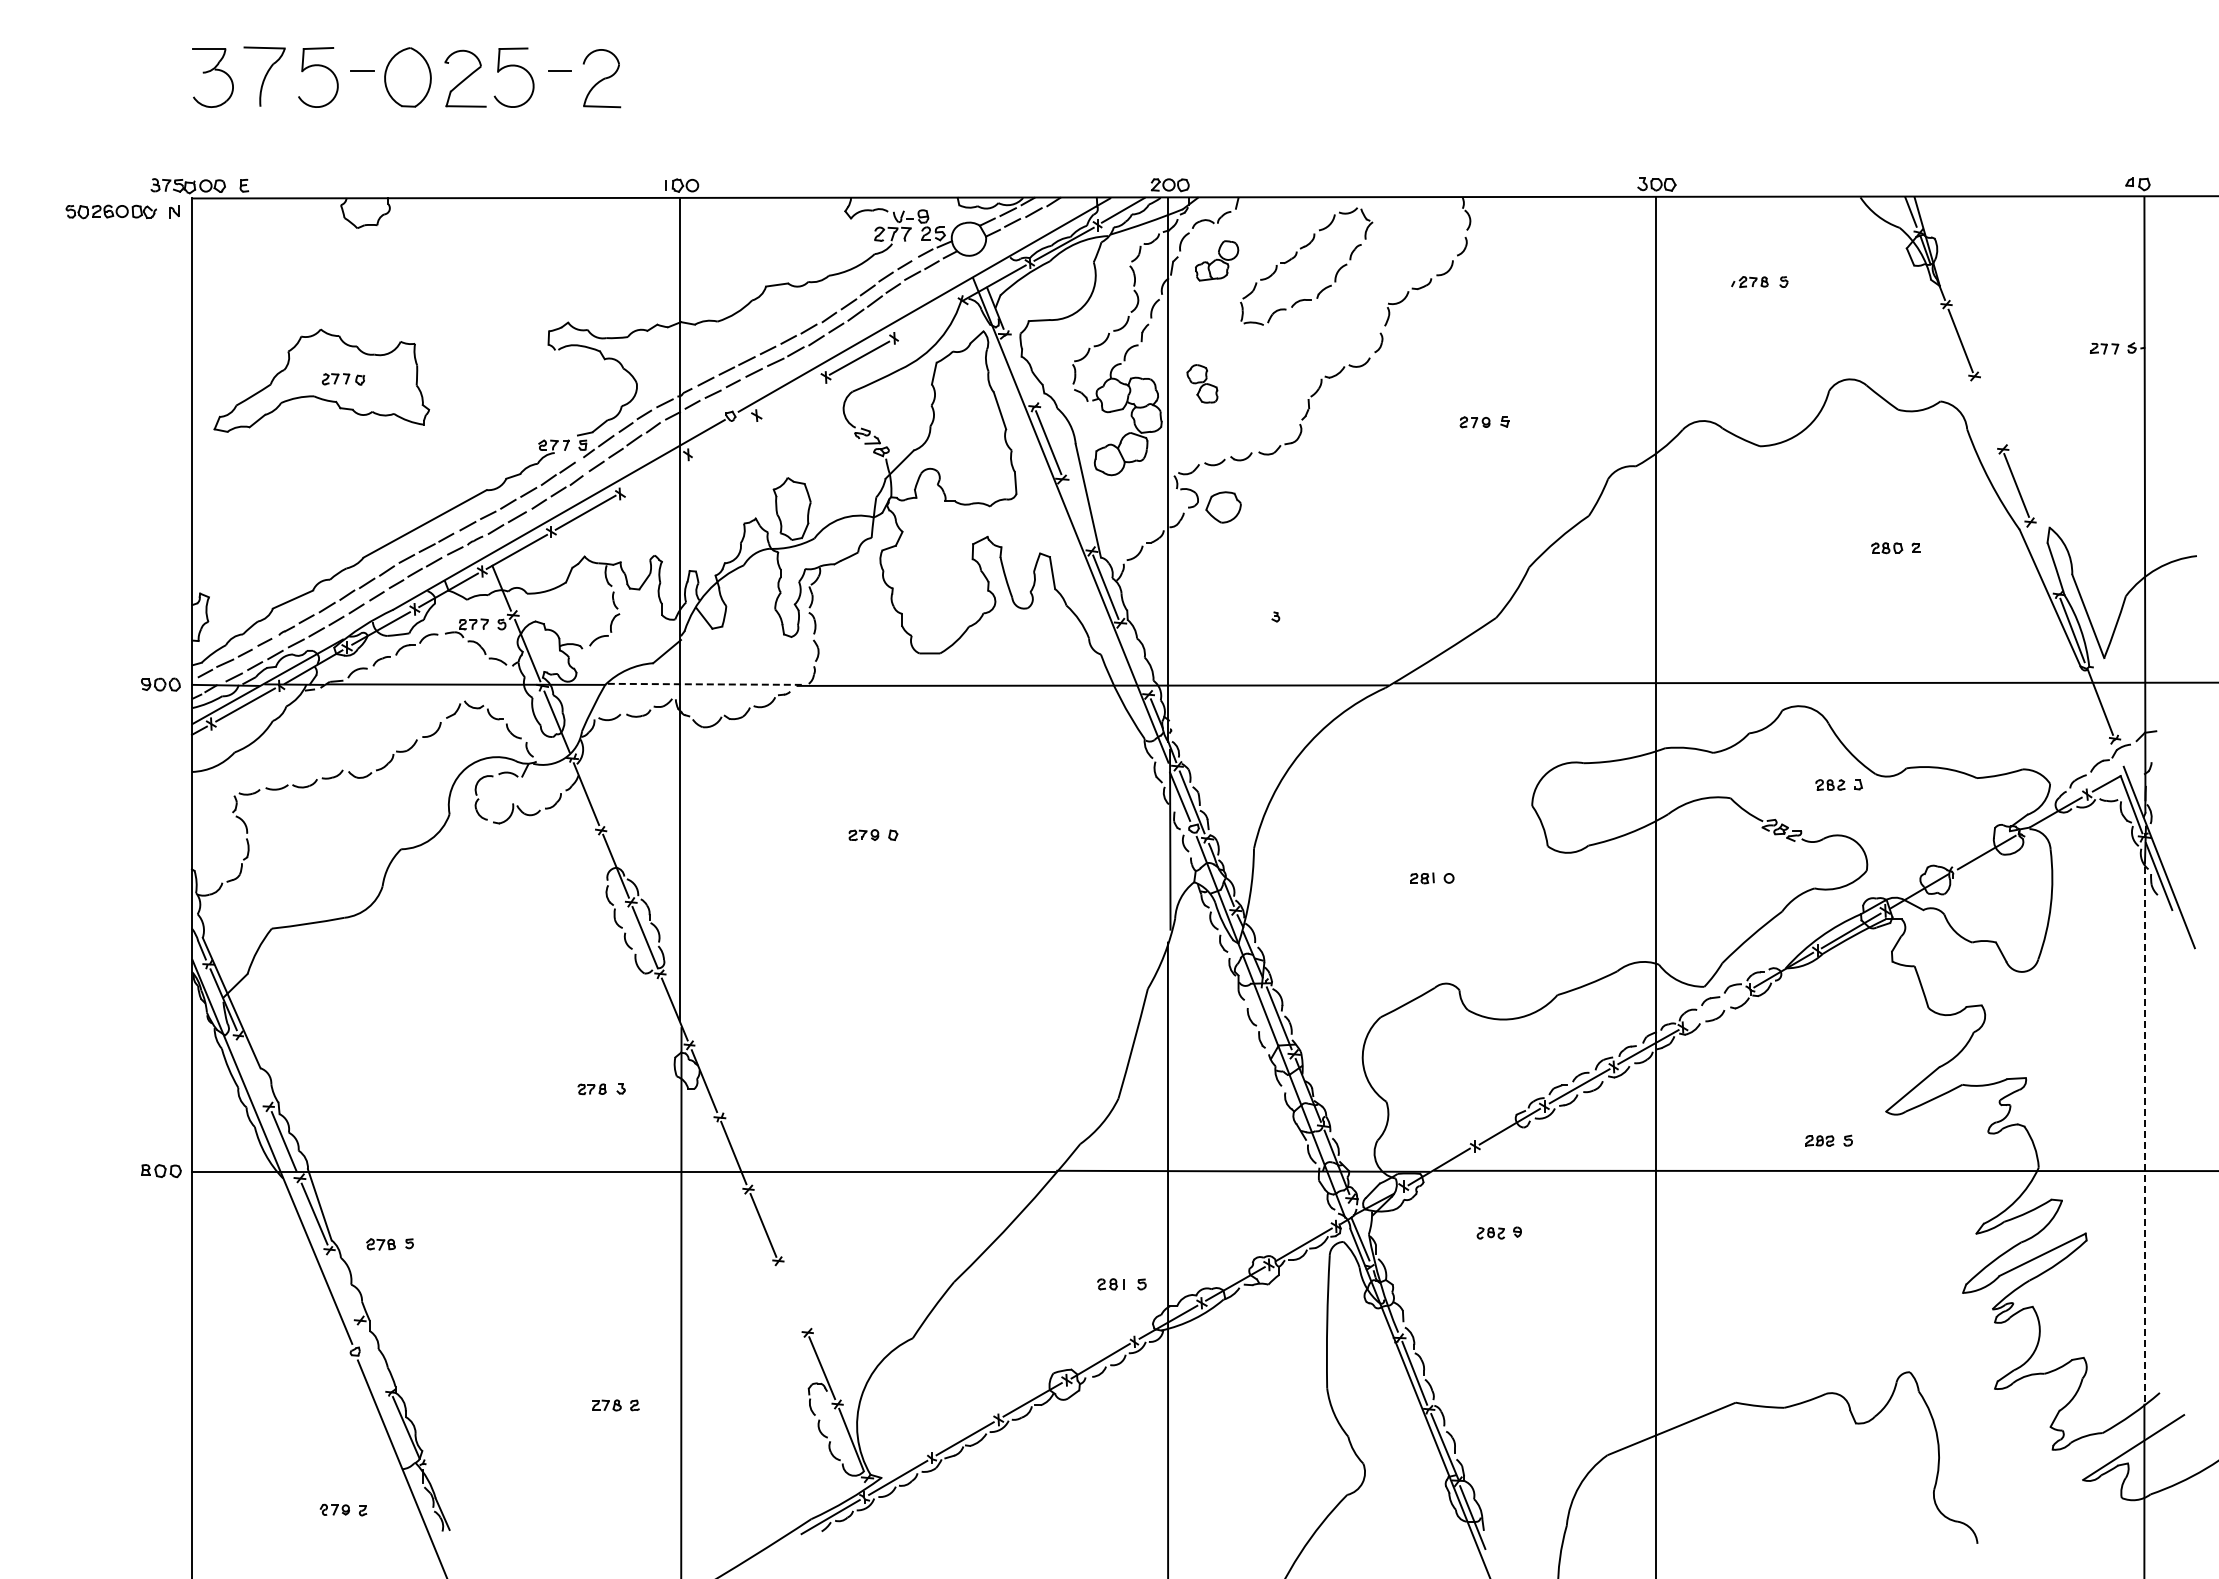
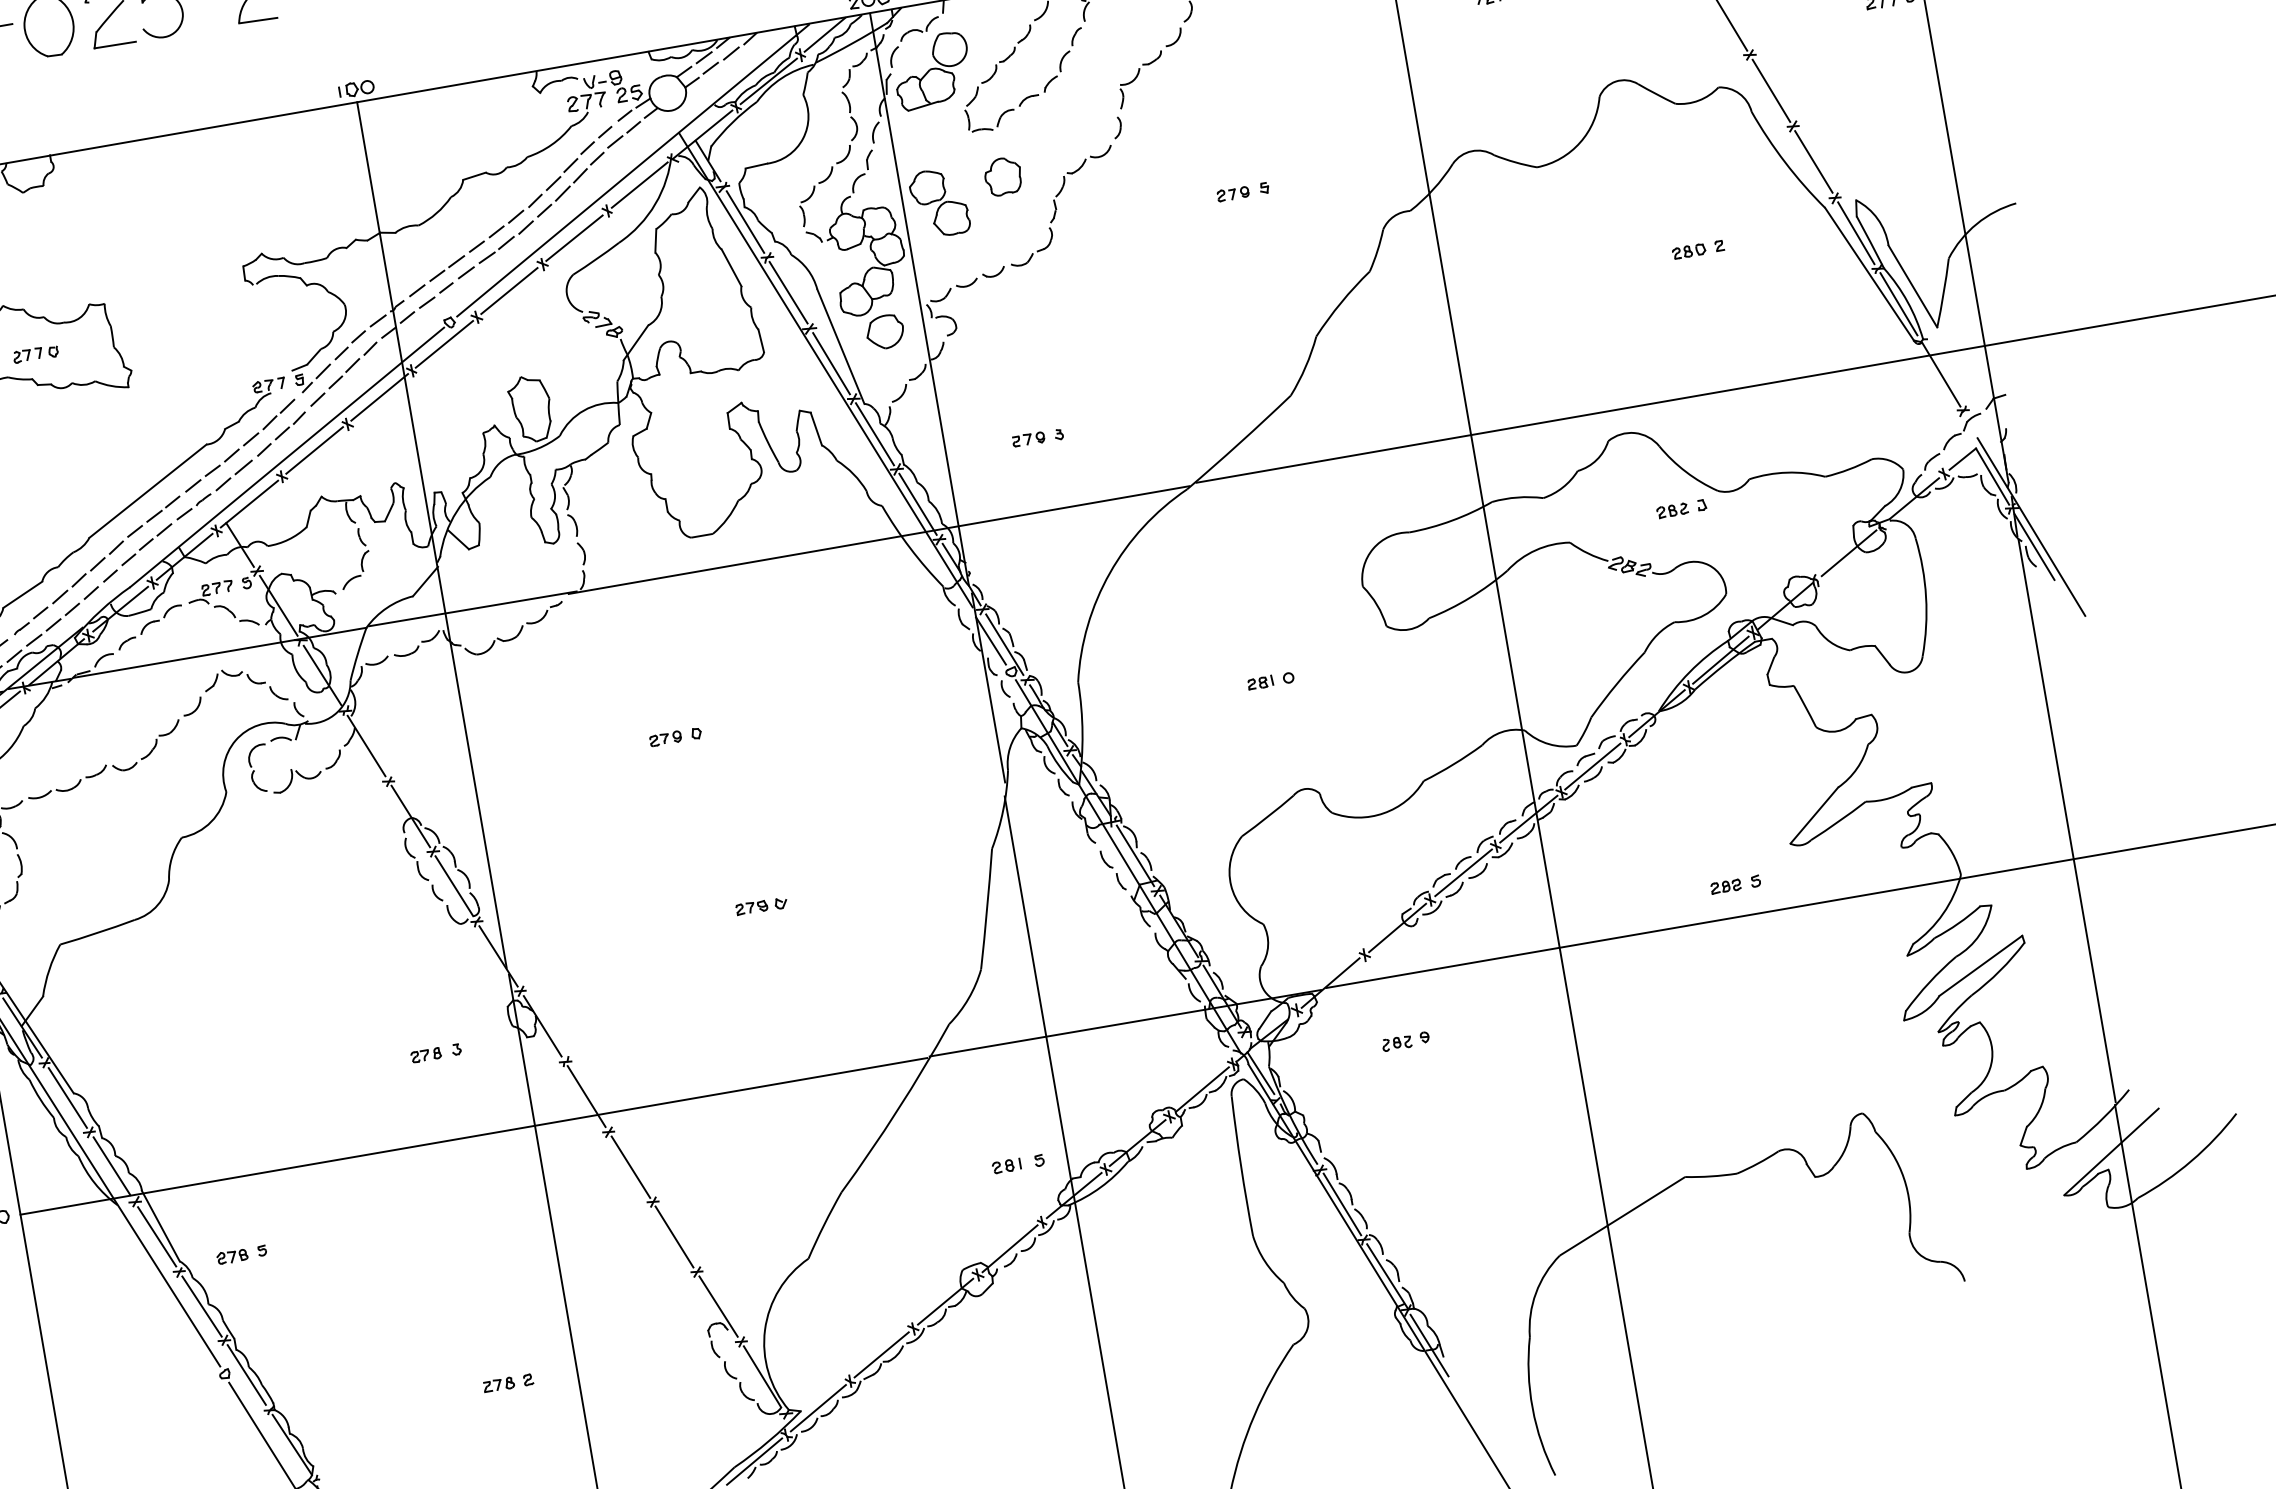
part: (1216, 260) -> (931, 70), size x1.67
line: (927, 319) -> (638, 185), added
part: (1265, 369) -> (1003, 176), added
line: (1019, 370) -> (744, 222), added
part: (1202, 383) -> (939, 202), size x1.67
line: (790, 396) -> (508, 291), added
line: (1988, 412) -> (1771, 90), added
line: (722, 435) -> (444, 344), added
line: (654, 474) -> (380, 397), added
part: (1223, 507) -> (885, 332), moved
line: (1076, 514) -> (830, 363), added
line: (2044, 557) -> (1856, 232), added
part: (1246, 616) -> (1028, 439), added
line: (1134, 658) -> (918, 503), added
line: (706, 684) -> (472, 608), dashed -> solid
part: (925, 1005) -> (761, 906), added
line: (1715, 1008) -> (1592, 766), added
line: (254, 1071) -> (68, 1097), added
line: (2145, 1135) -> (2067, 821), dashed -> solid
line: (344, 1285) -> (201, 1306), added
line: (792, 1296) -> (674, 1236), added
line: (375, 1355) -> (246, 1374), added

